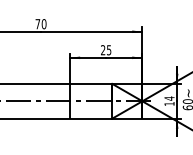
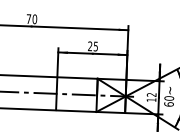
text: (169, 98) -> (151, 94), 14 -> 12

